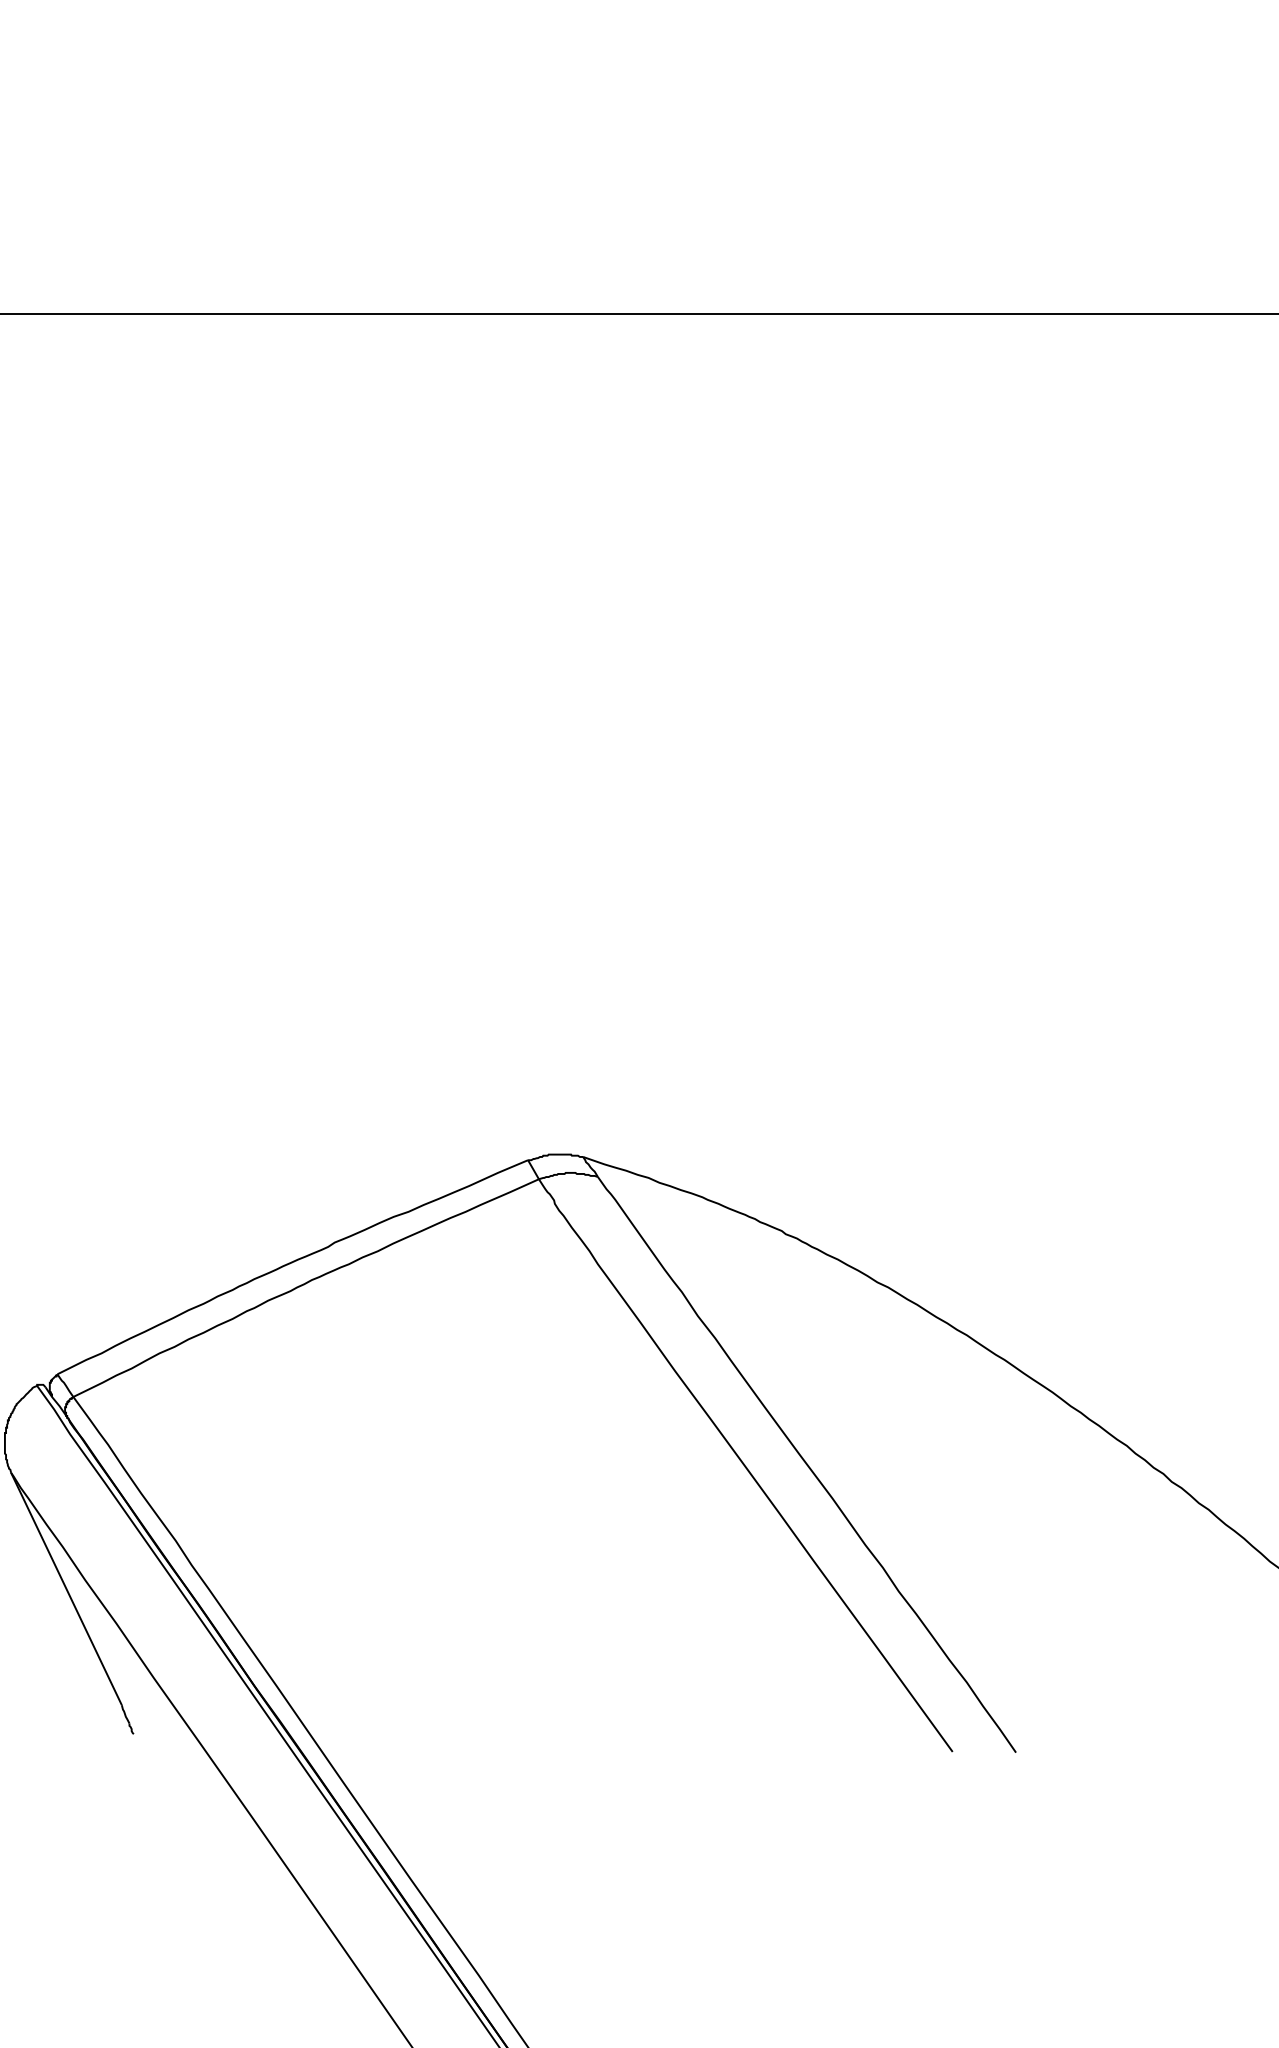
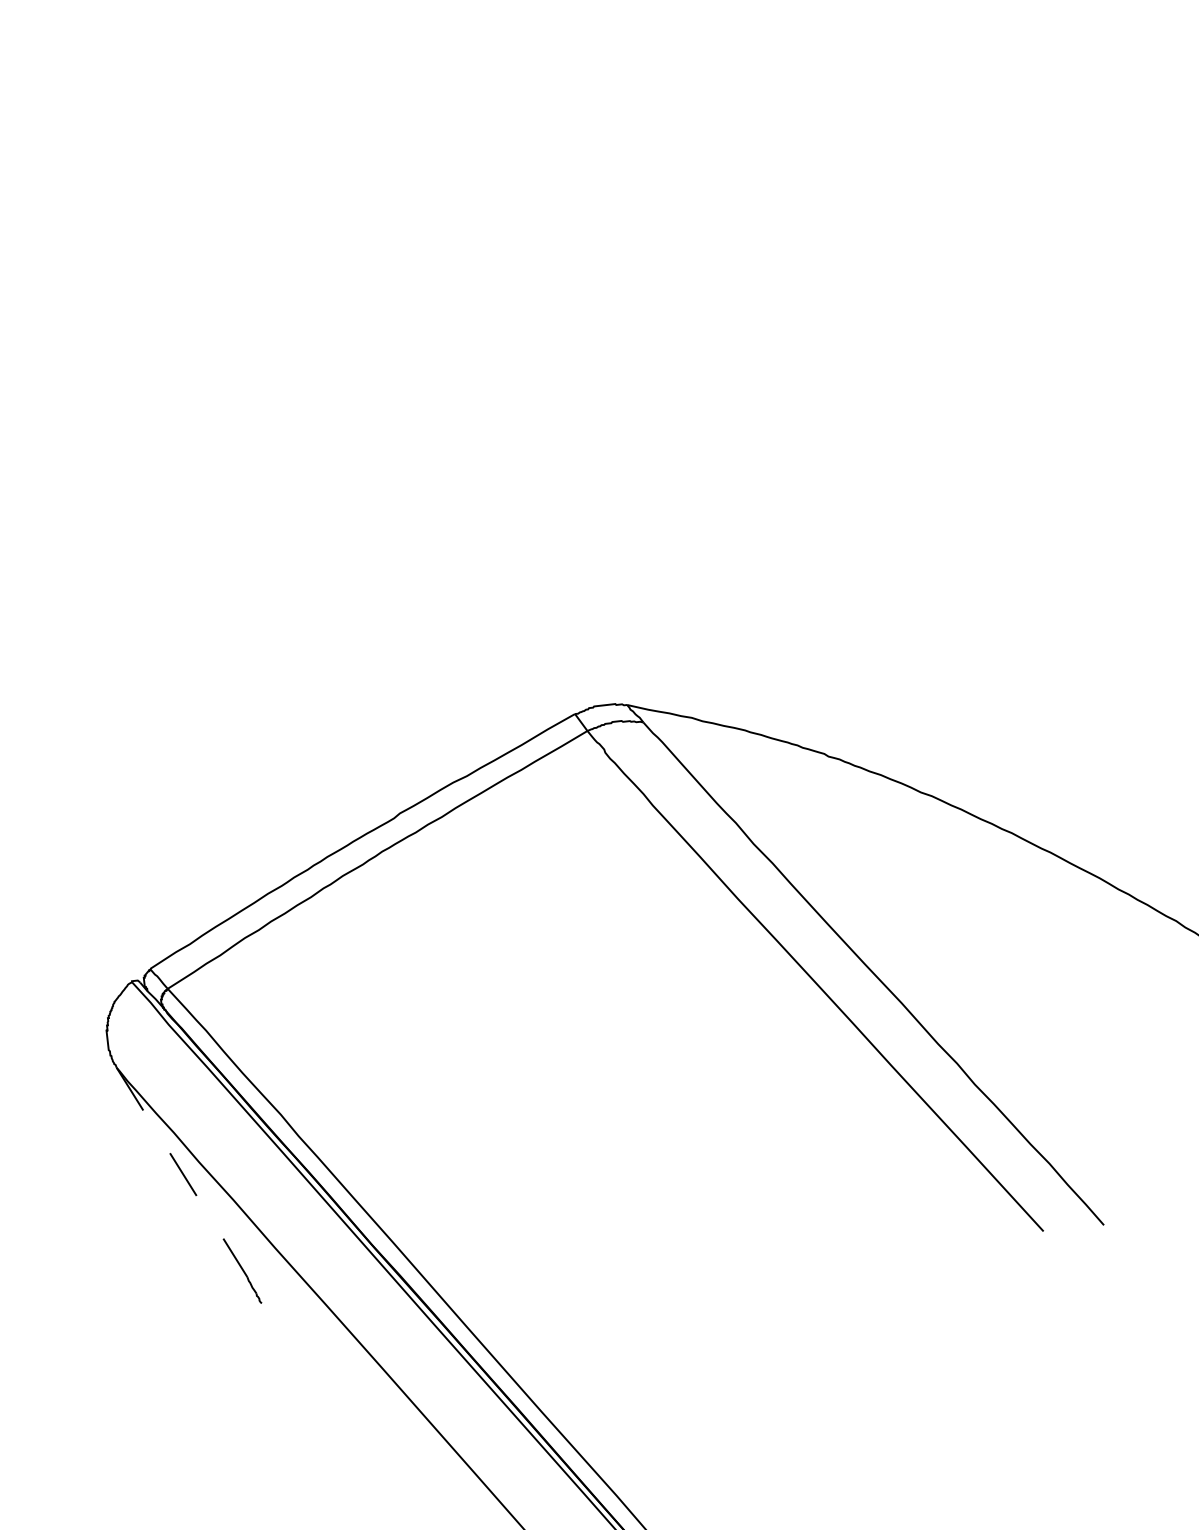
line: (66, 1589) -> (182, 1172), solid -> dashed

